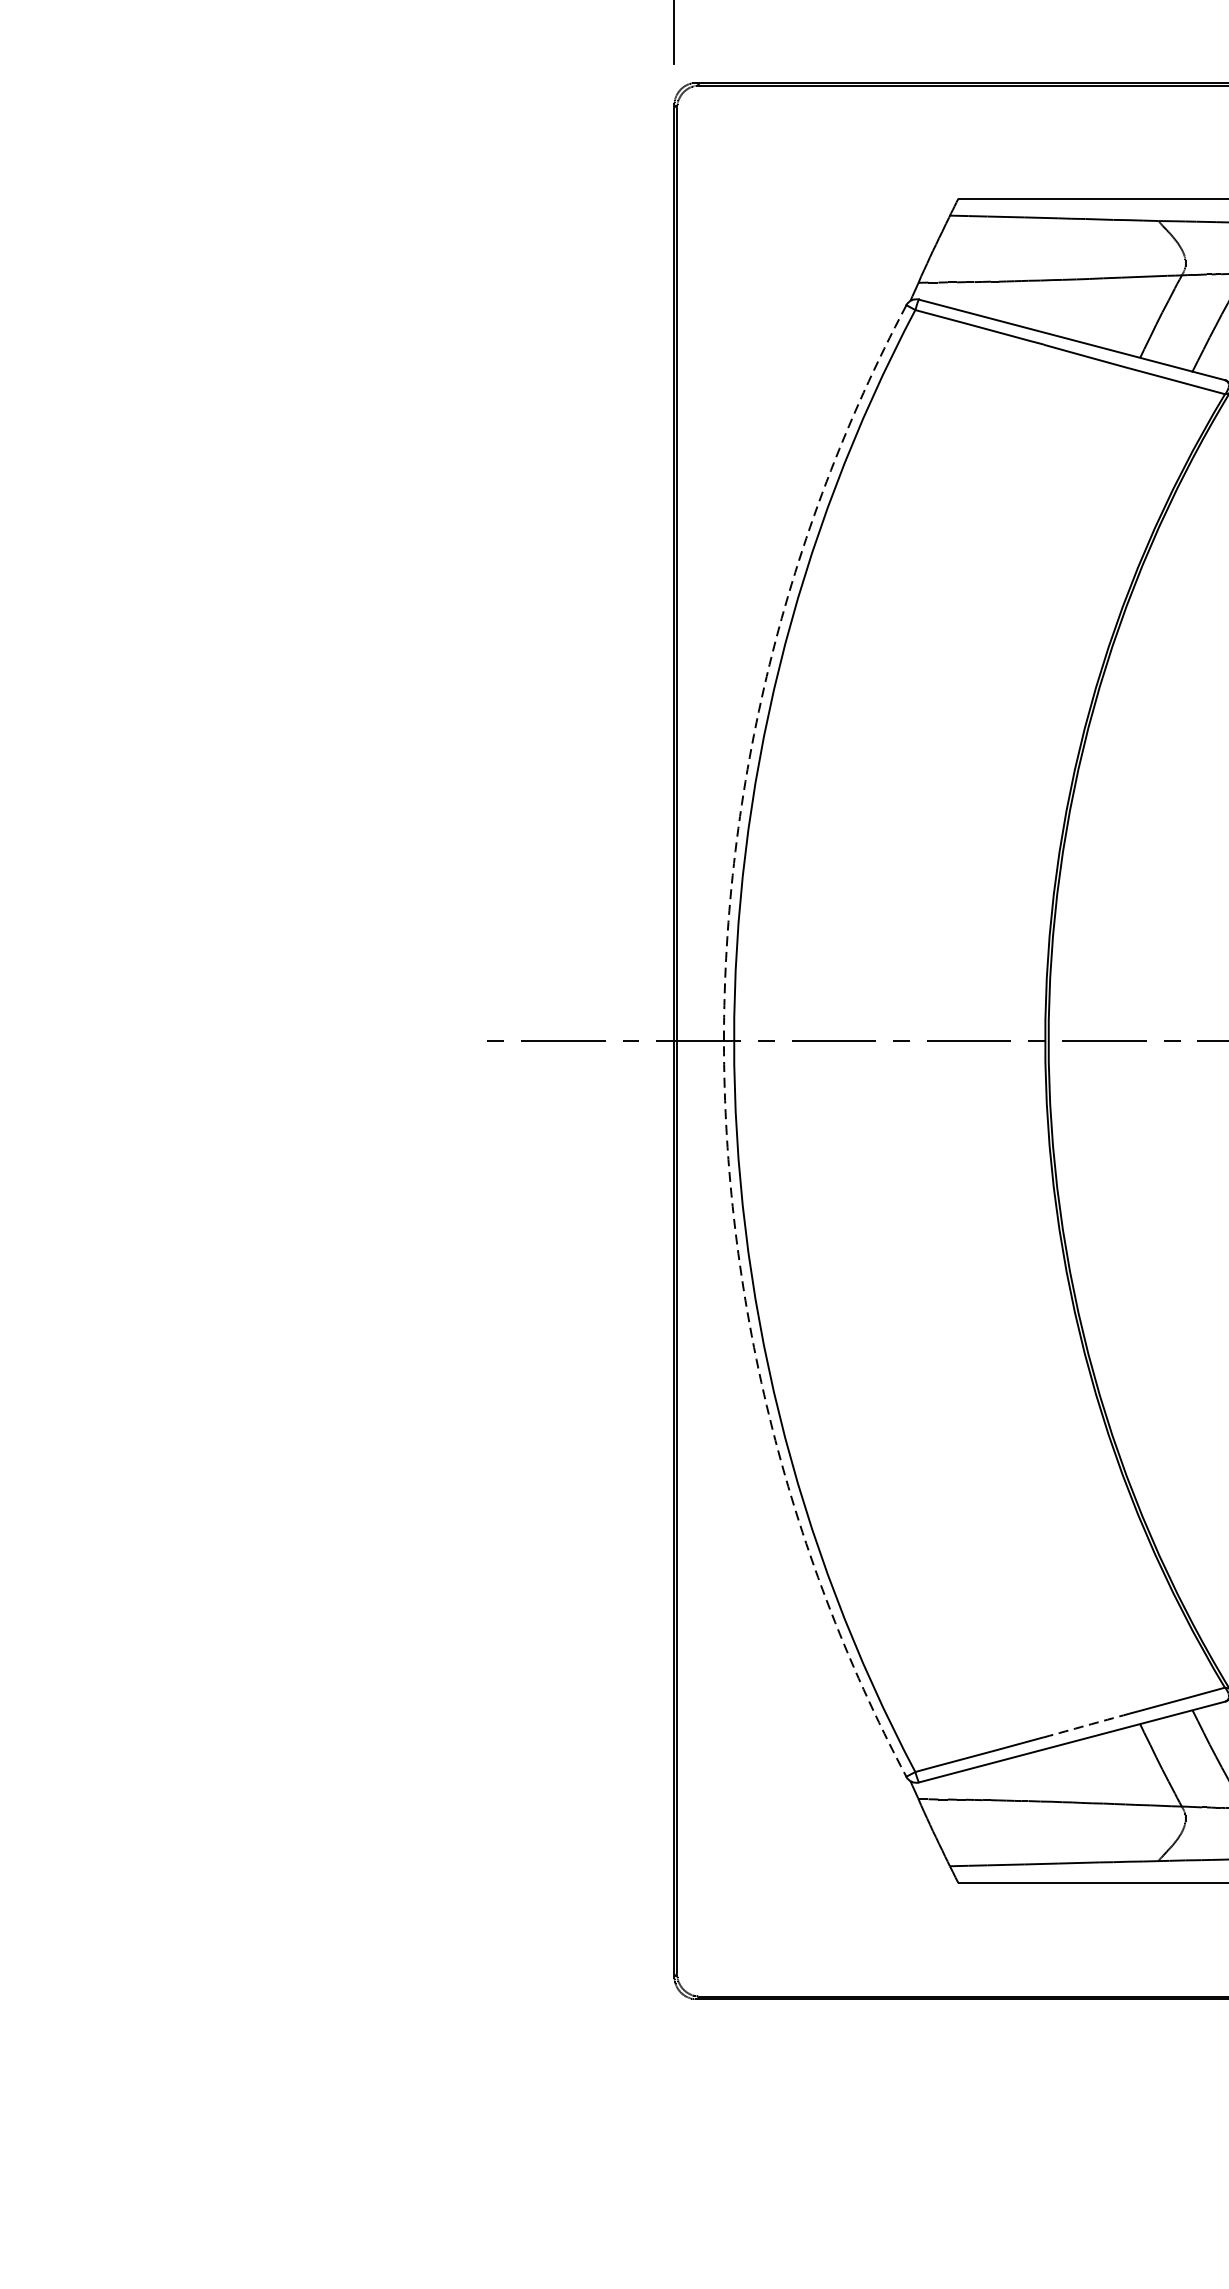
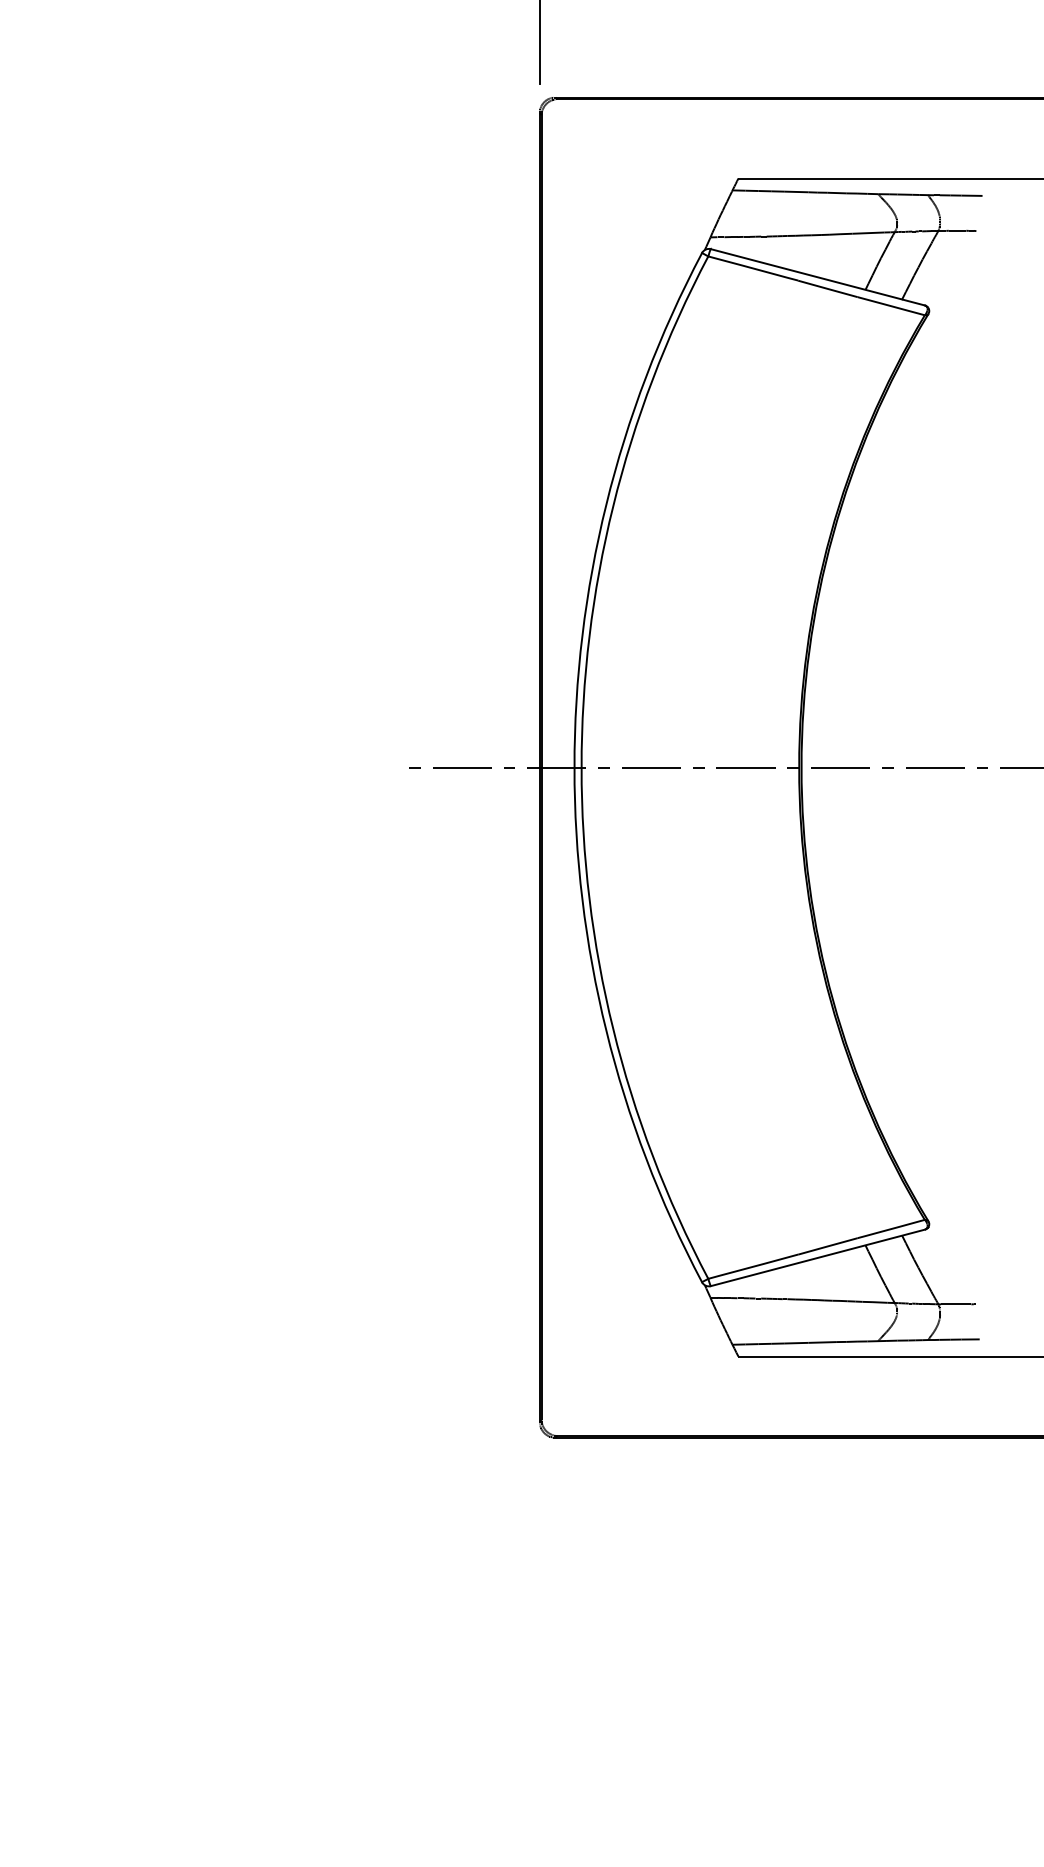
arc: (724, 1040) -> (574, 767), dashed -> solid
arc: (1085, 1725) -> (827, 1246), dashed -> solid

